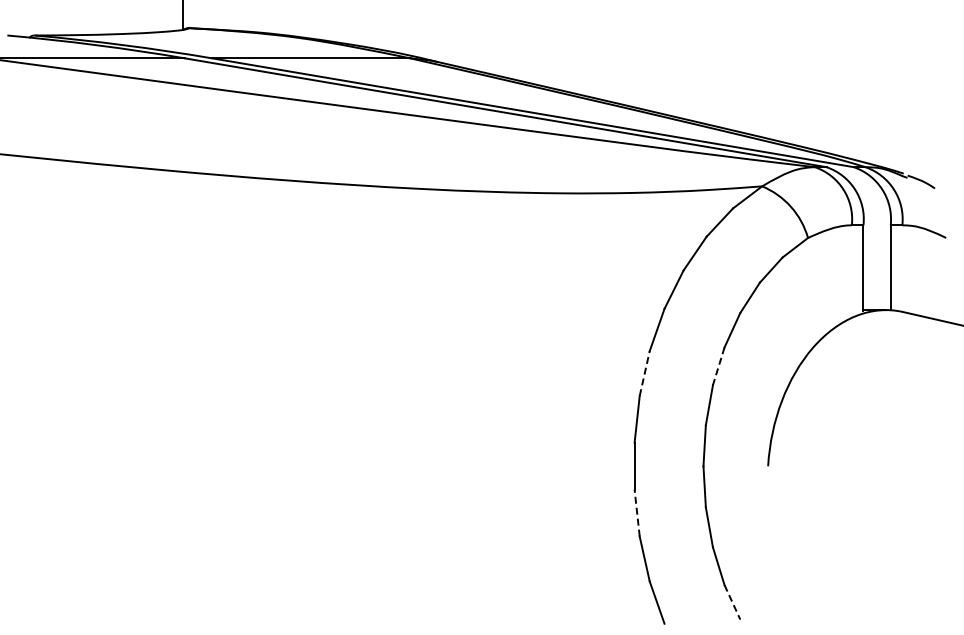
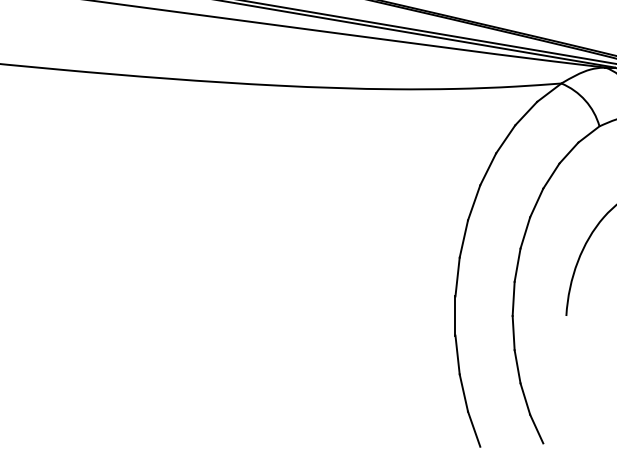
line: (718, 366) -> (525, 233), dashed -> solid
line: (644, 373) -> (463, 238), dashed -> solid
line: (637, 512) -> (457, 354), dashed -> solid
line: (732, 602) -> (536, 429), dashed -> solid

